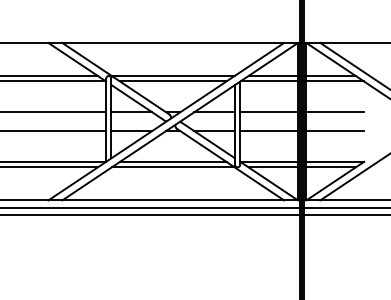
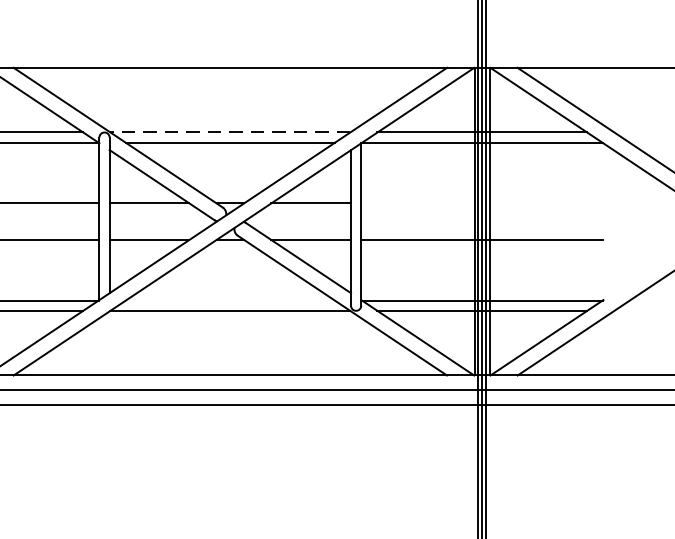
line: (172, 76) -> (228, 133), solid -> dashed
line: (302, 112) -> (482, 203), removed
line: (172, 162) -> (228, 301), removed

